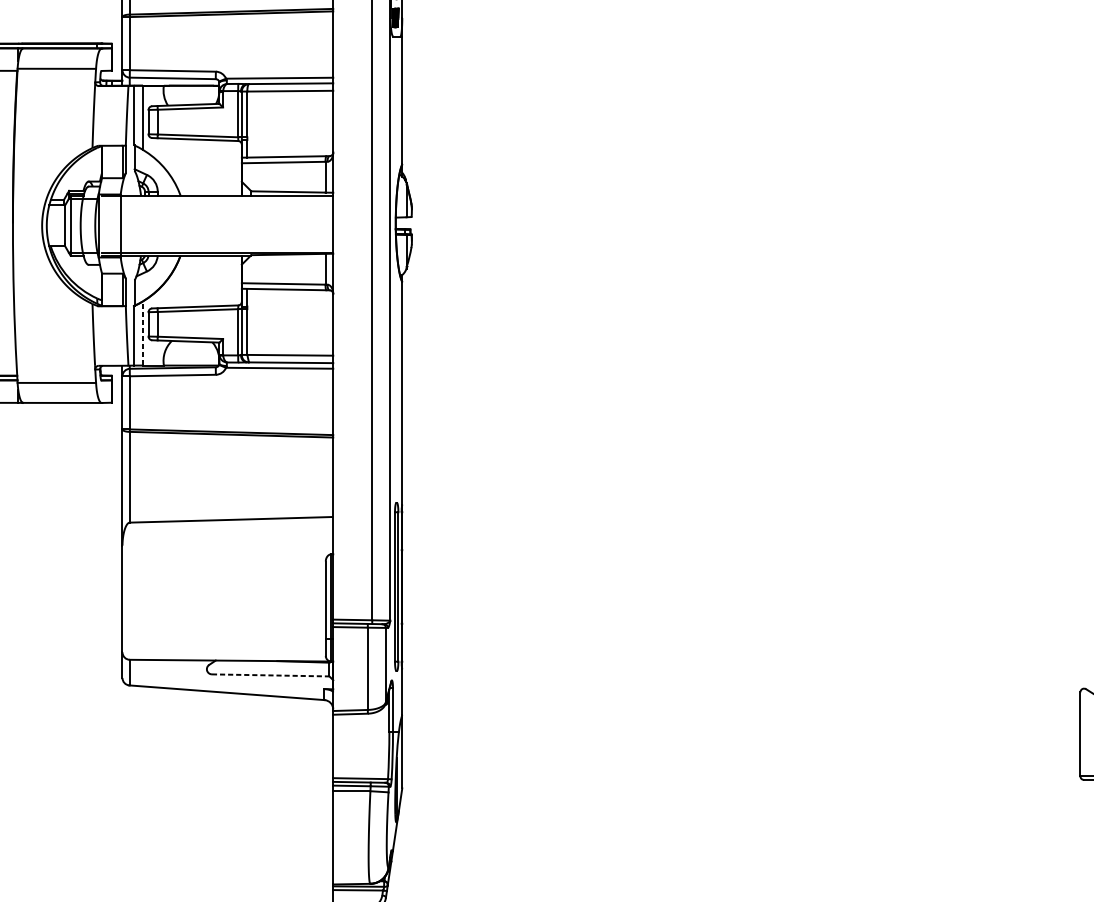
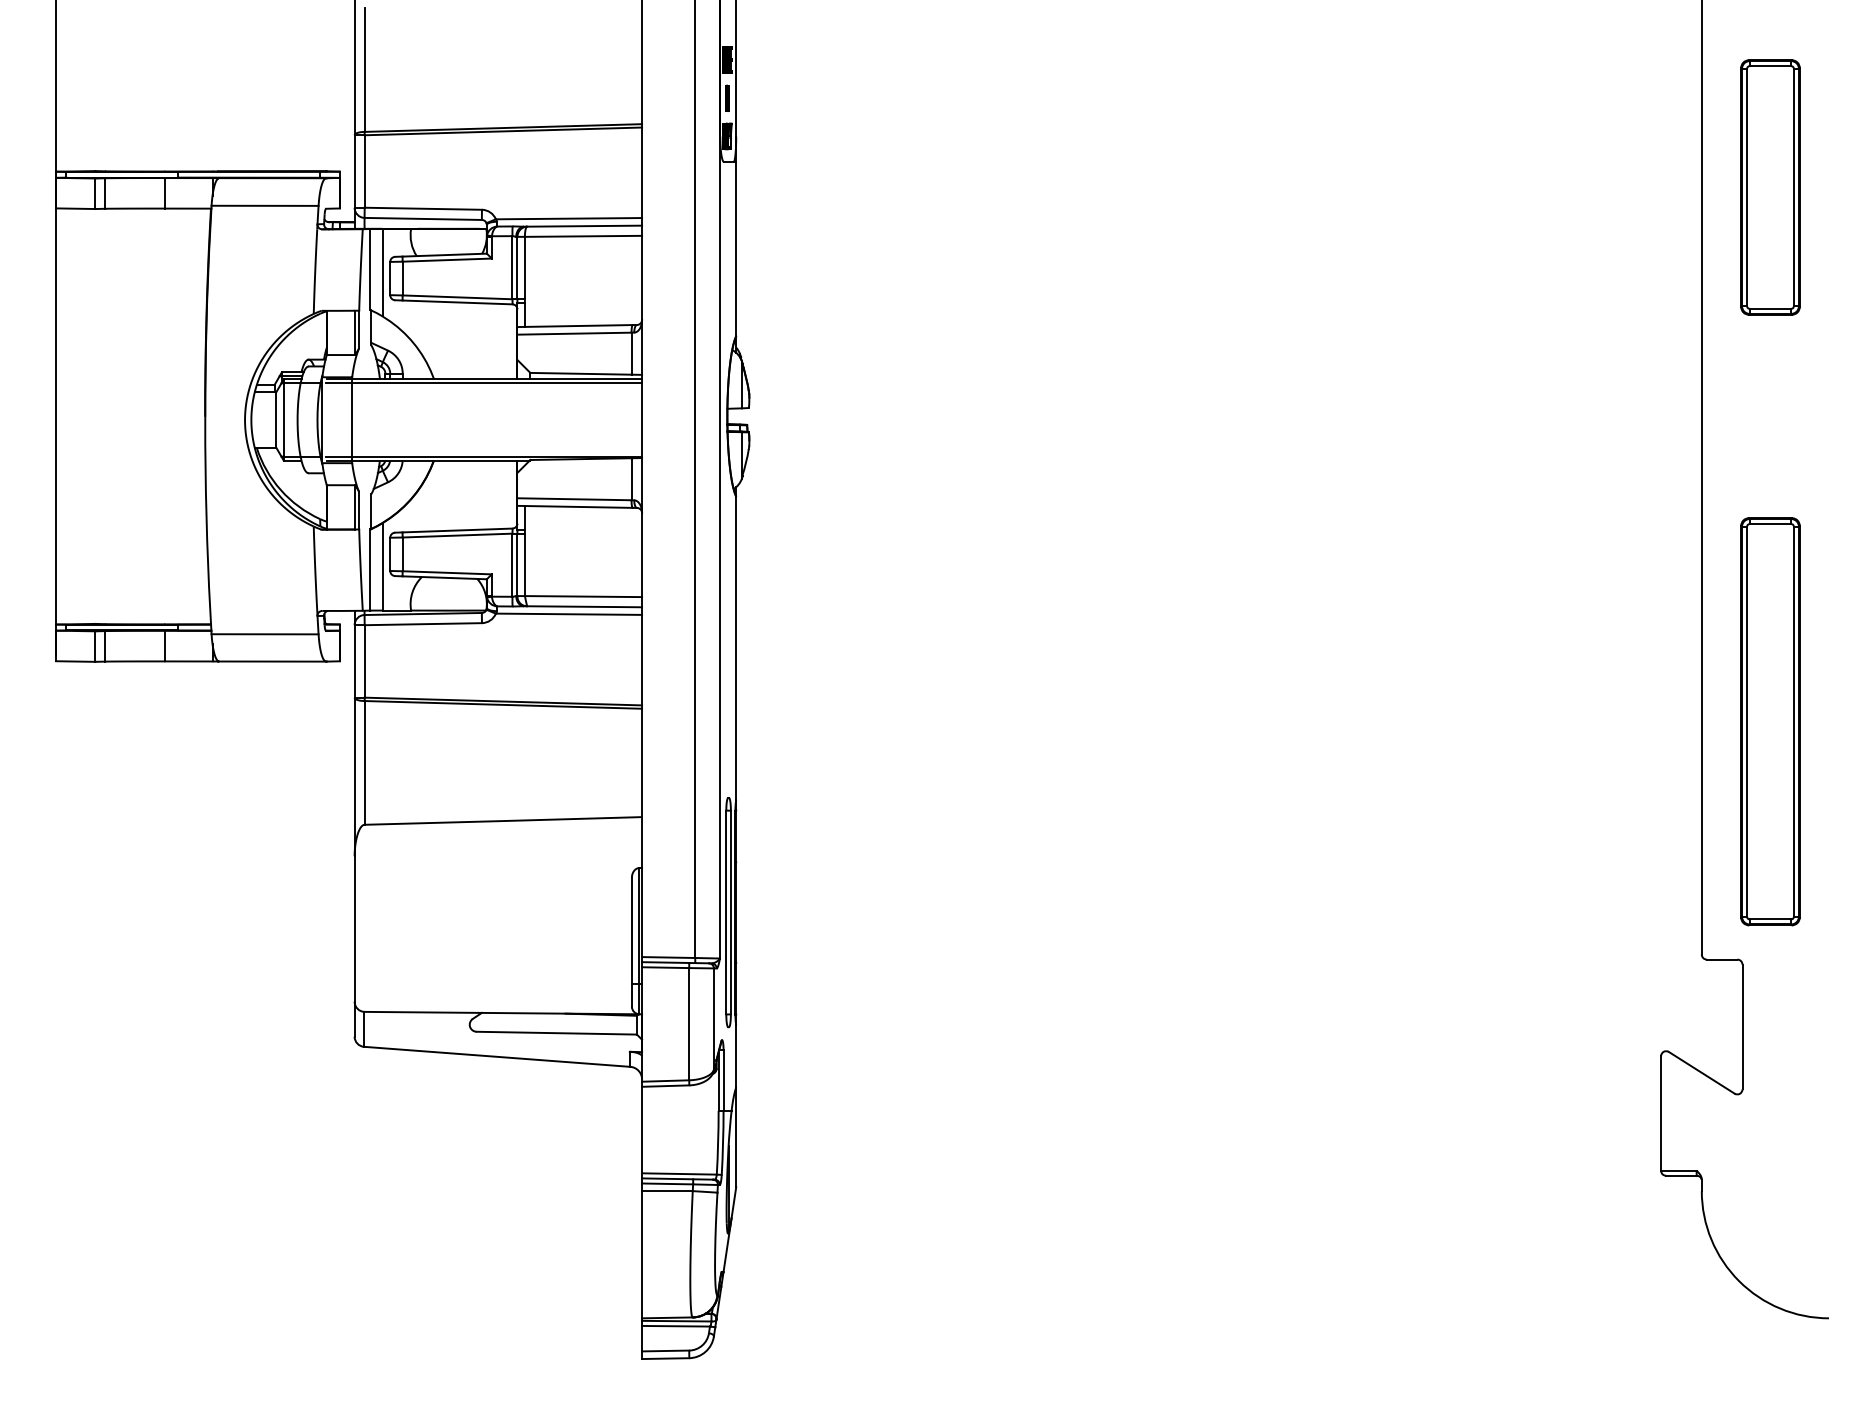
line: (217, 199) -> (484, 383), added
line: (142, 333) -> (382, 566), dashed -> solid
line: (271, 675) -> (557, 1033), dashed -> solid

